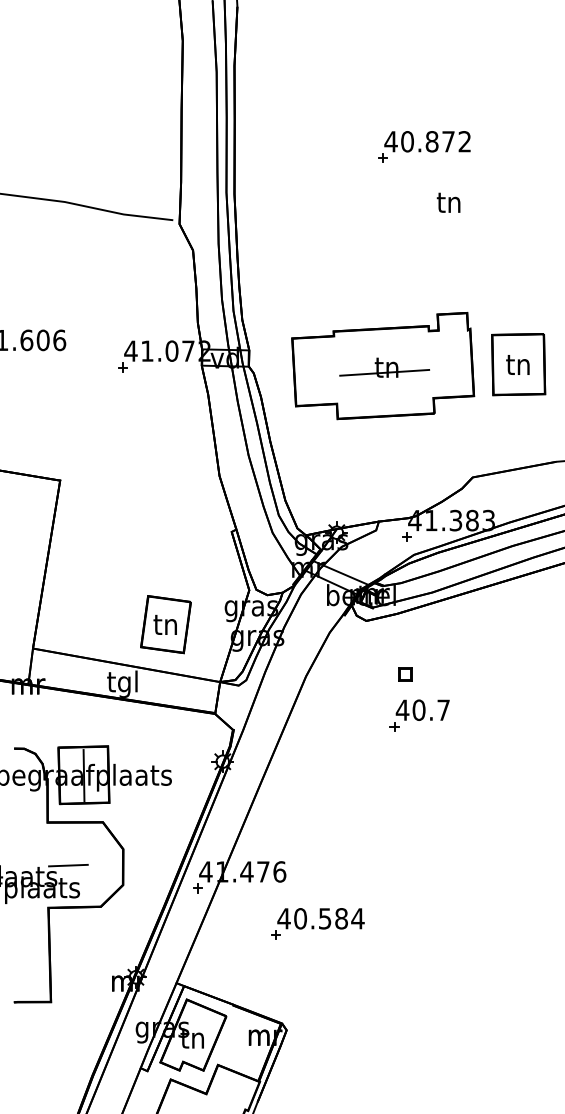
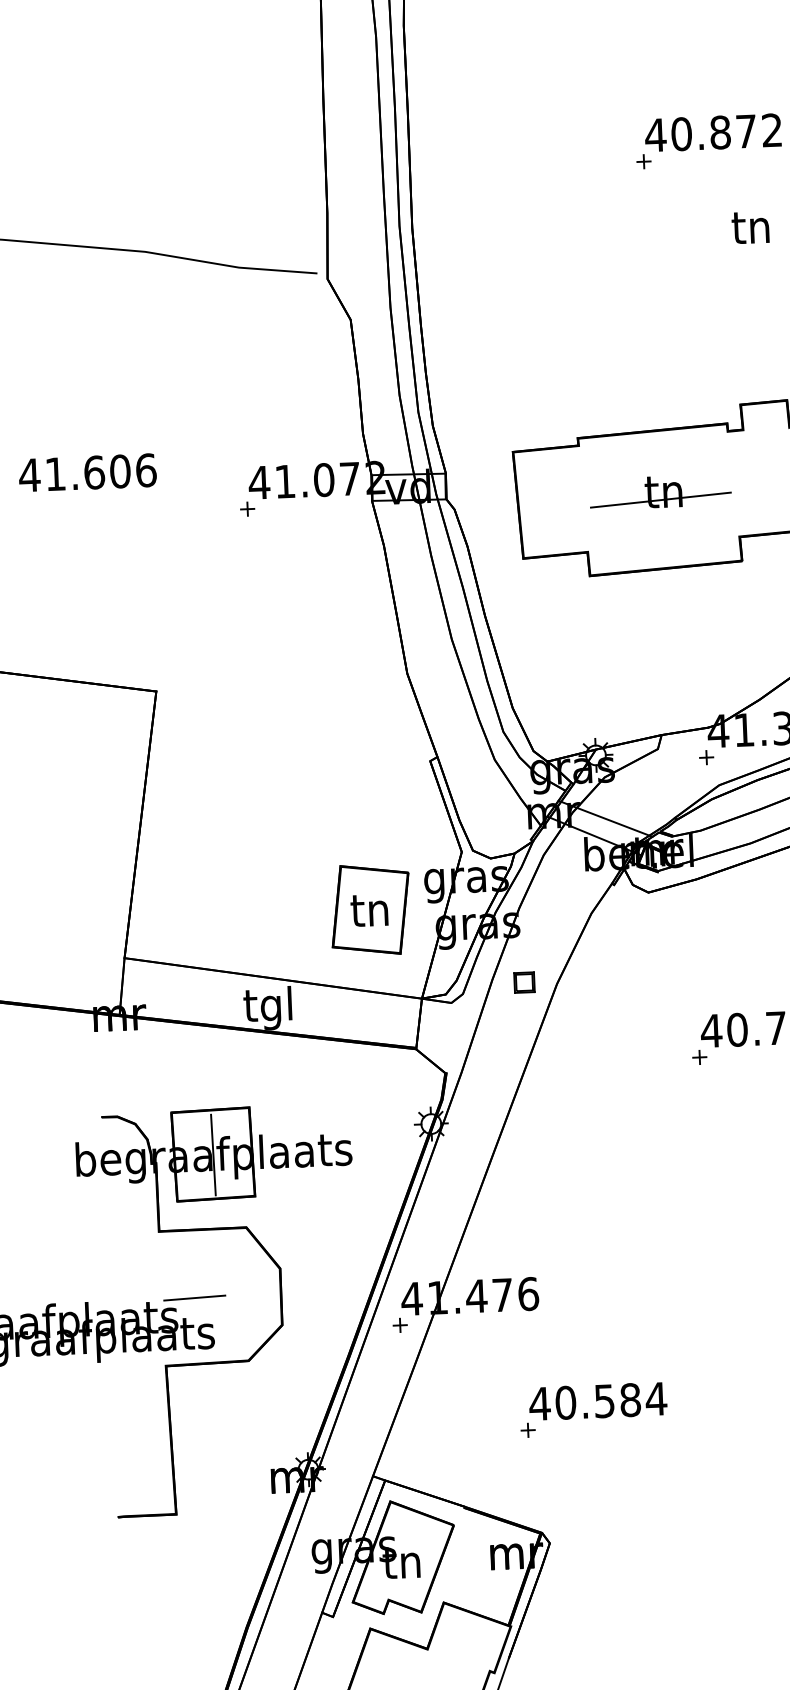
part: (165, 624) -> (369, 909), moved
part: (405, 674) -> (524, 982), moved
part: (317, 923) -> (592, 1409), moved

